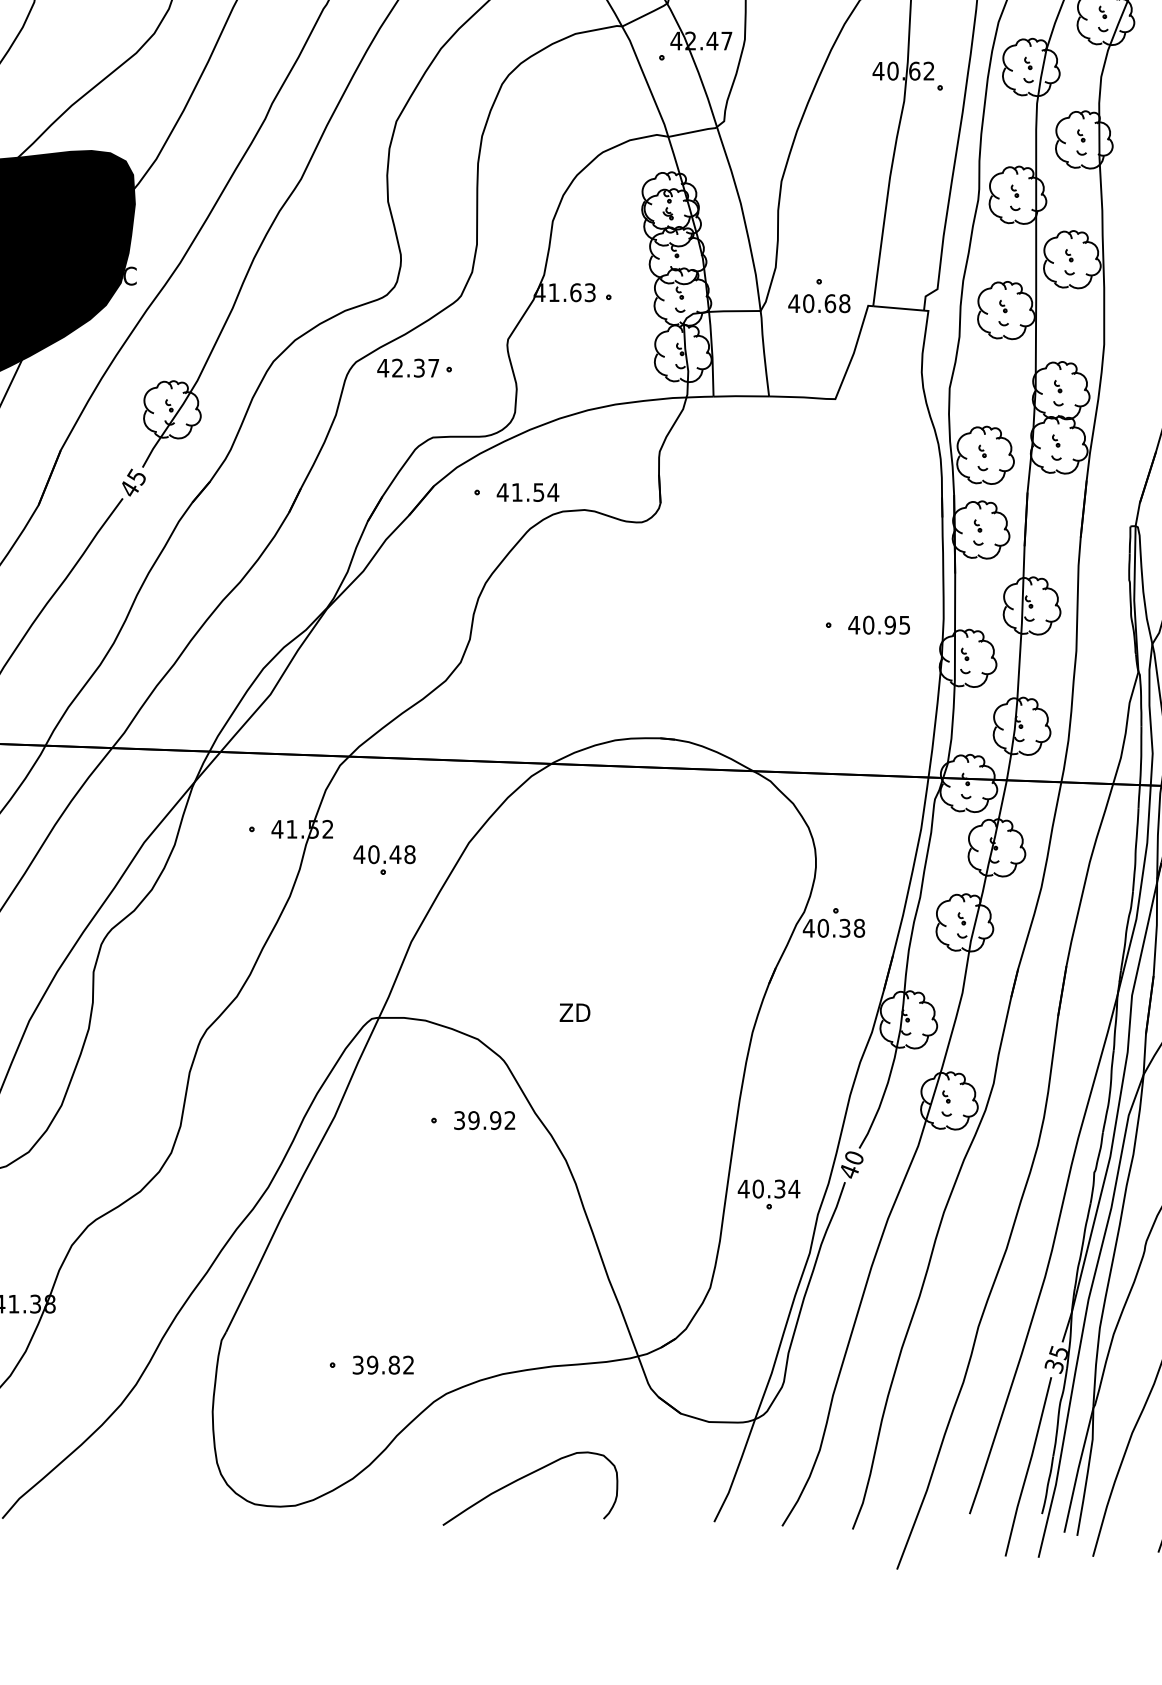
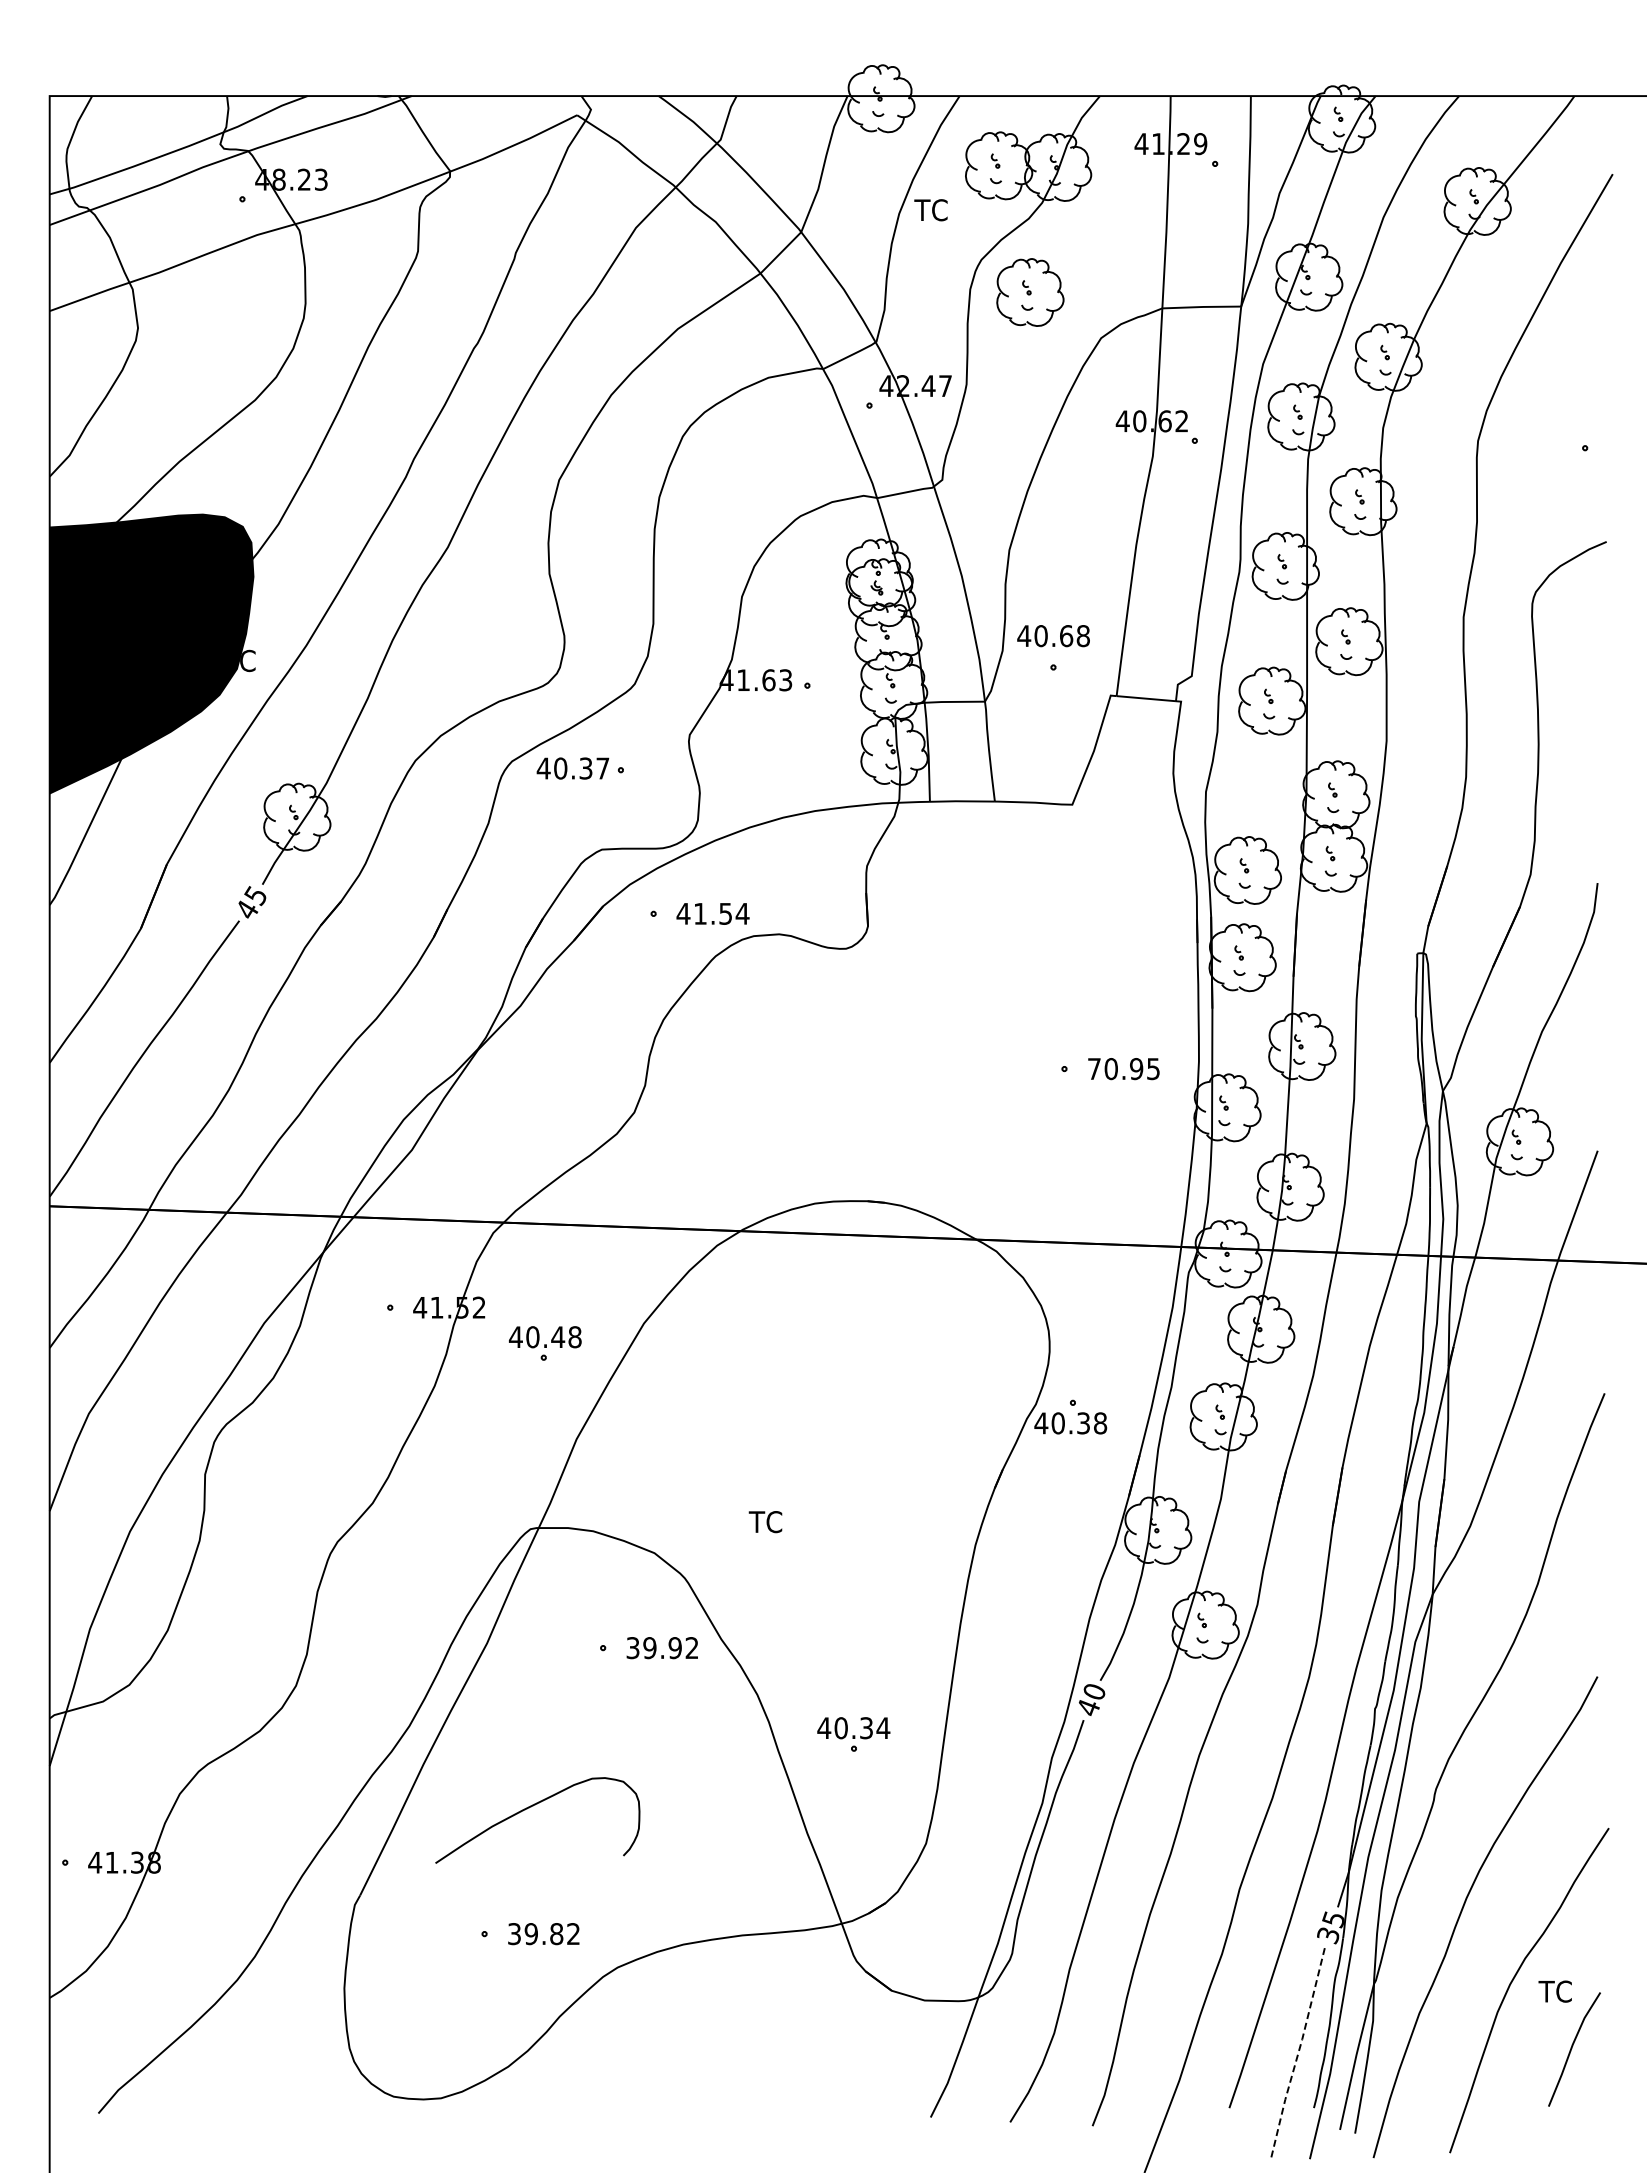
text: (819, 304) -> (1053, 636), moved
text: (397, 368) -> (560, 768), 42.37 -> 40.37
text: (854, 624) -> (1094, 1068), 40.95 -> 70.95
text: (573, 1013) -> (766, 1522), ZD -> TC
part: (768, 1194) -> (853, 1734), moved
line: (1028, 1466) -> (1298, 2052), solid -> dashed
curve: (524, 1477) -> (531, 1807), moved

